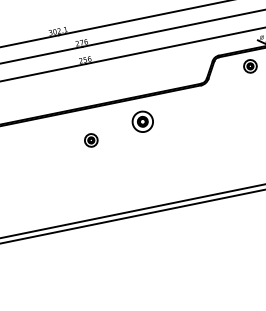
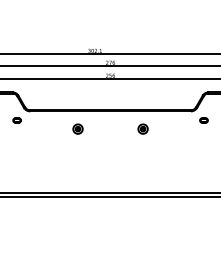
part: (220, 94) -> (203, 120), added
part: (141, 121) -> (142, 128), size x0.62
part: (90, 139) -> (77, 128), moved

